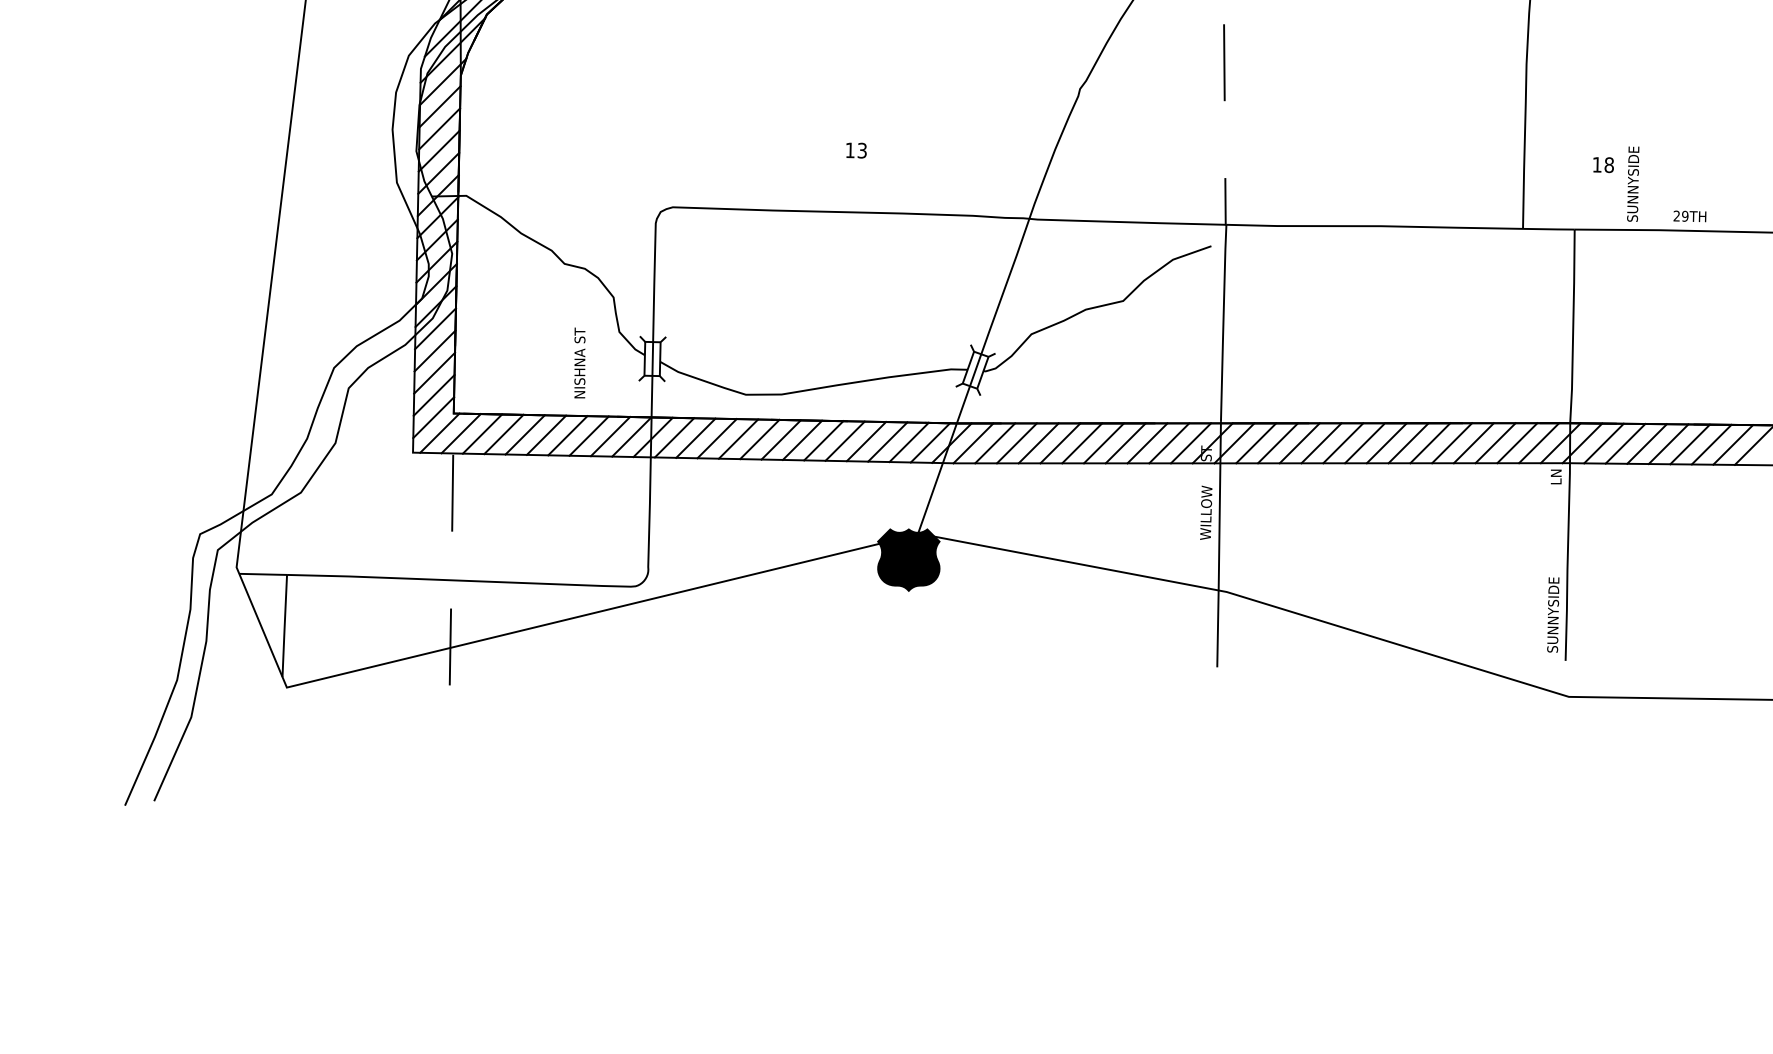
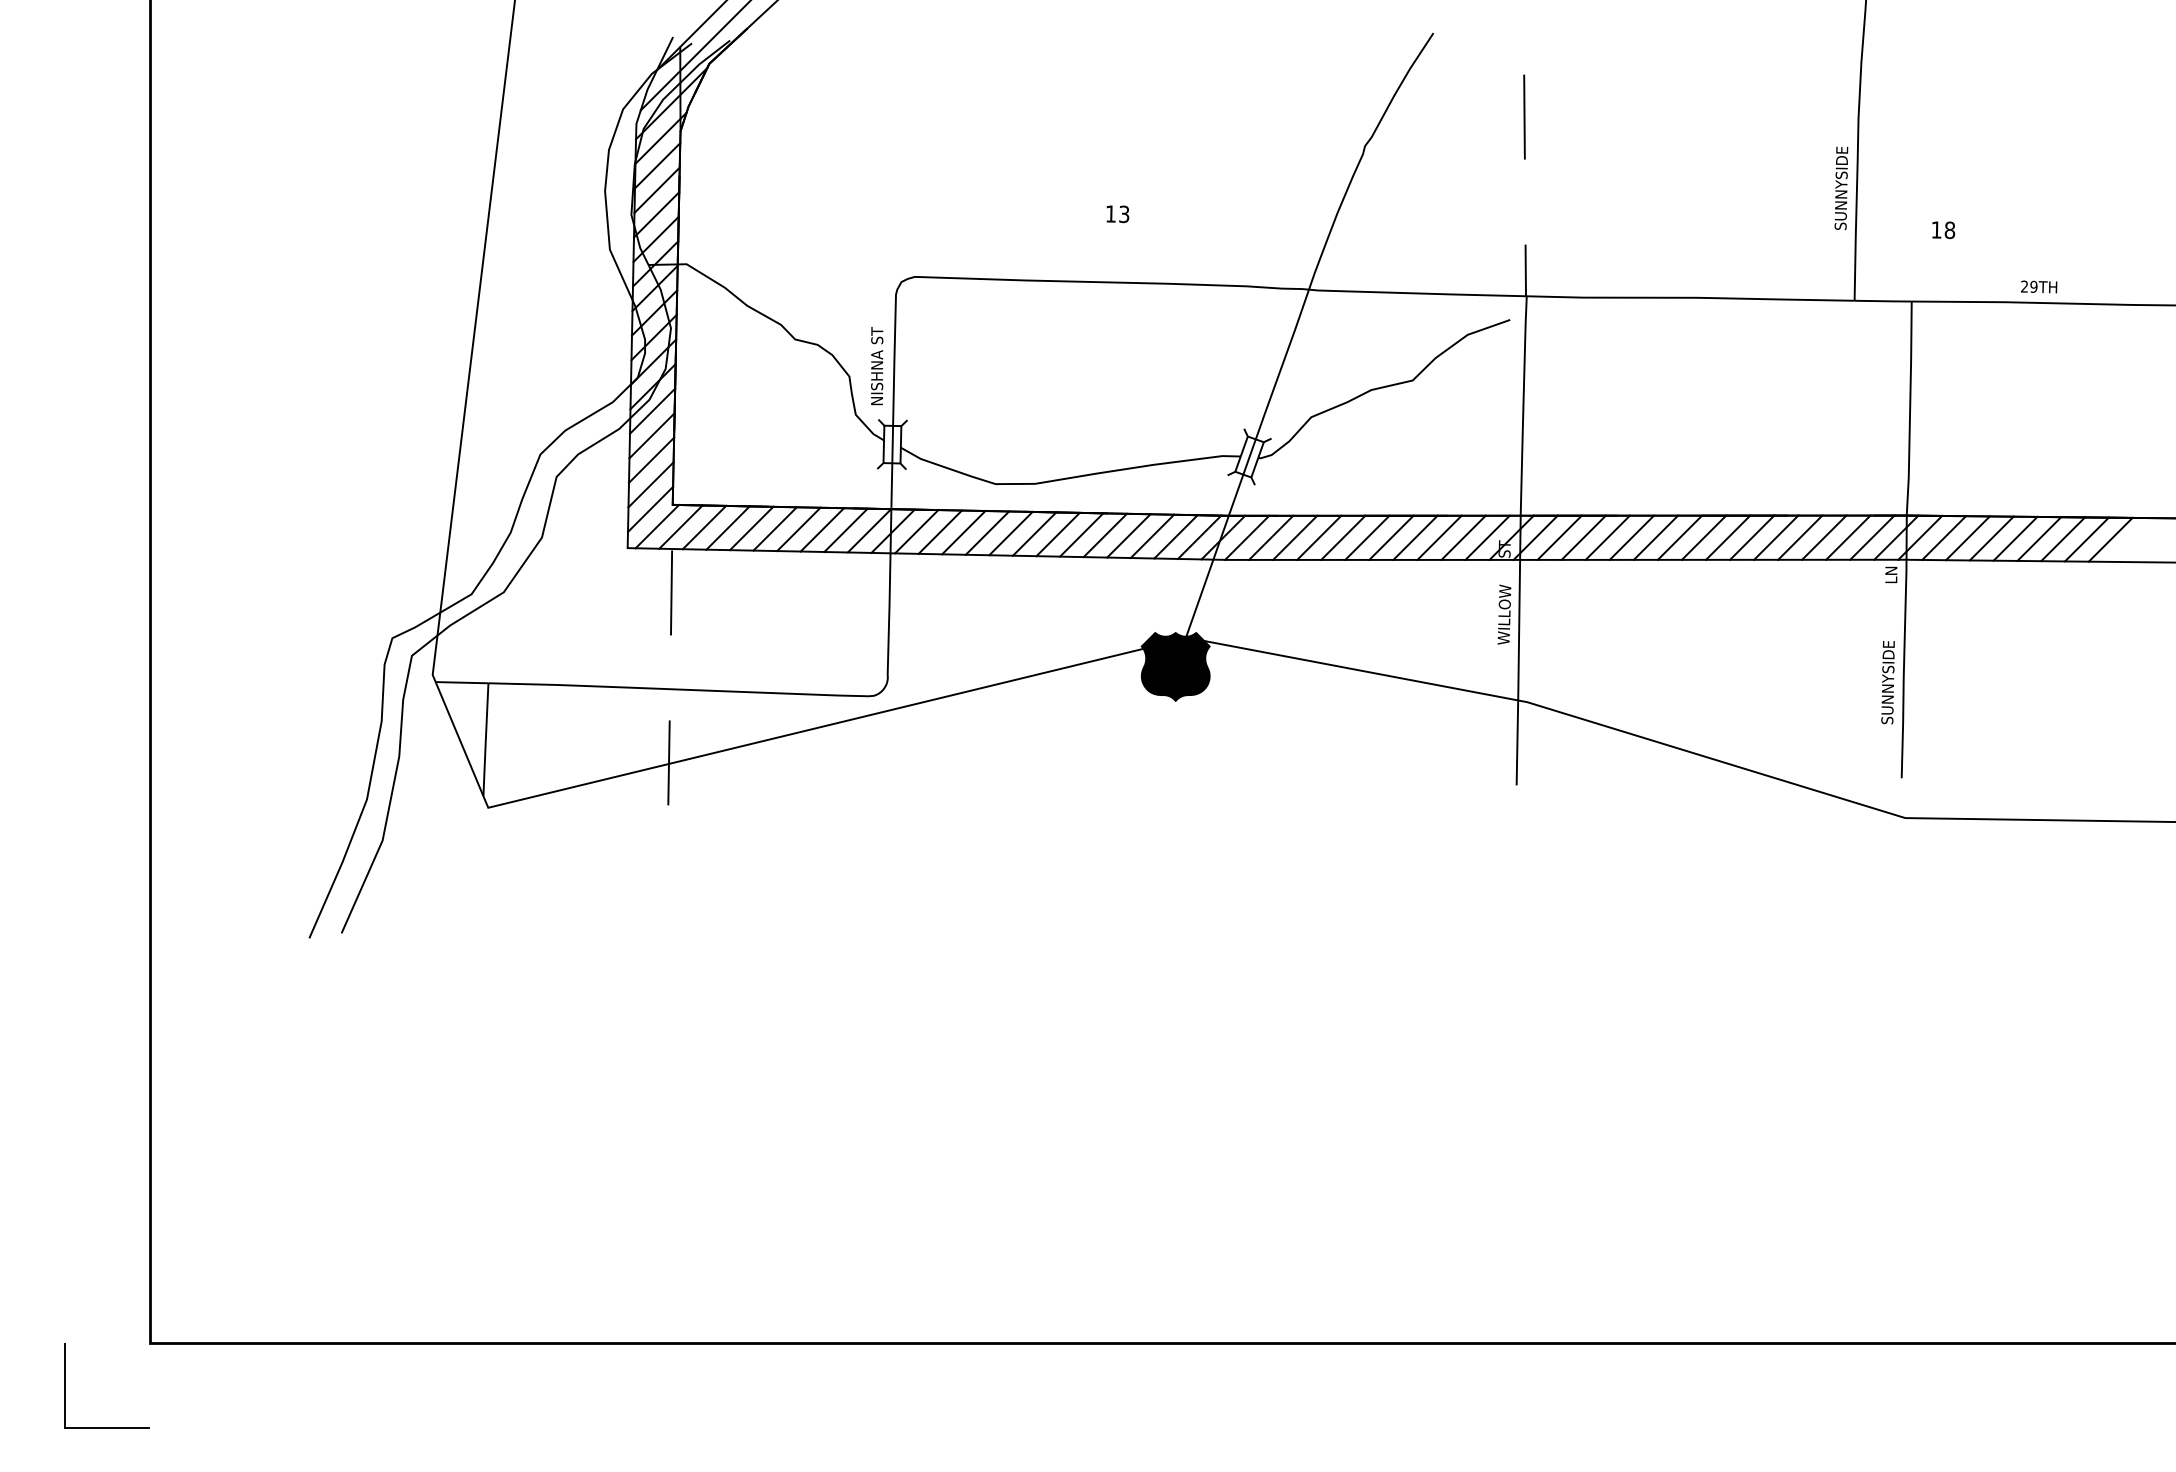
text: (1633, 184) -> (1841, 188), moved
text: (580, 363) -> (877, 366), moved
text: (1552, 614) -> (1887, 682), moved

